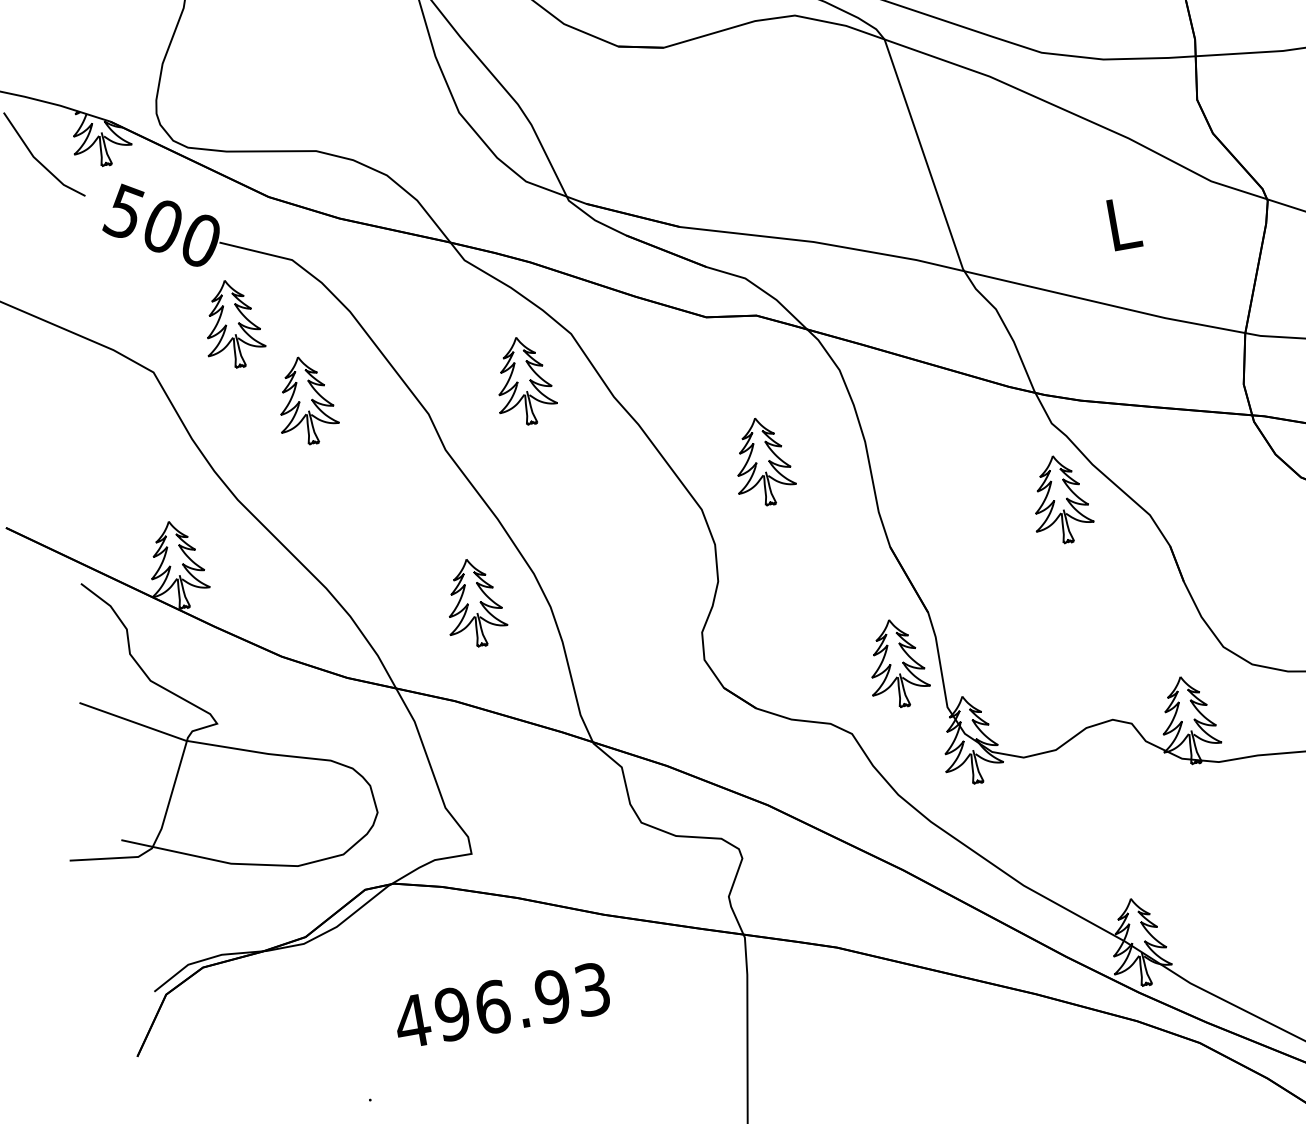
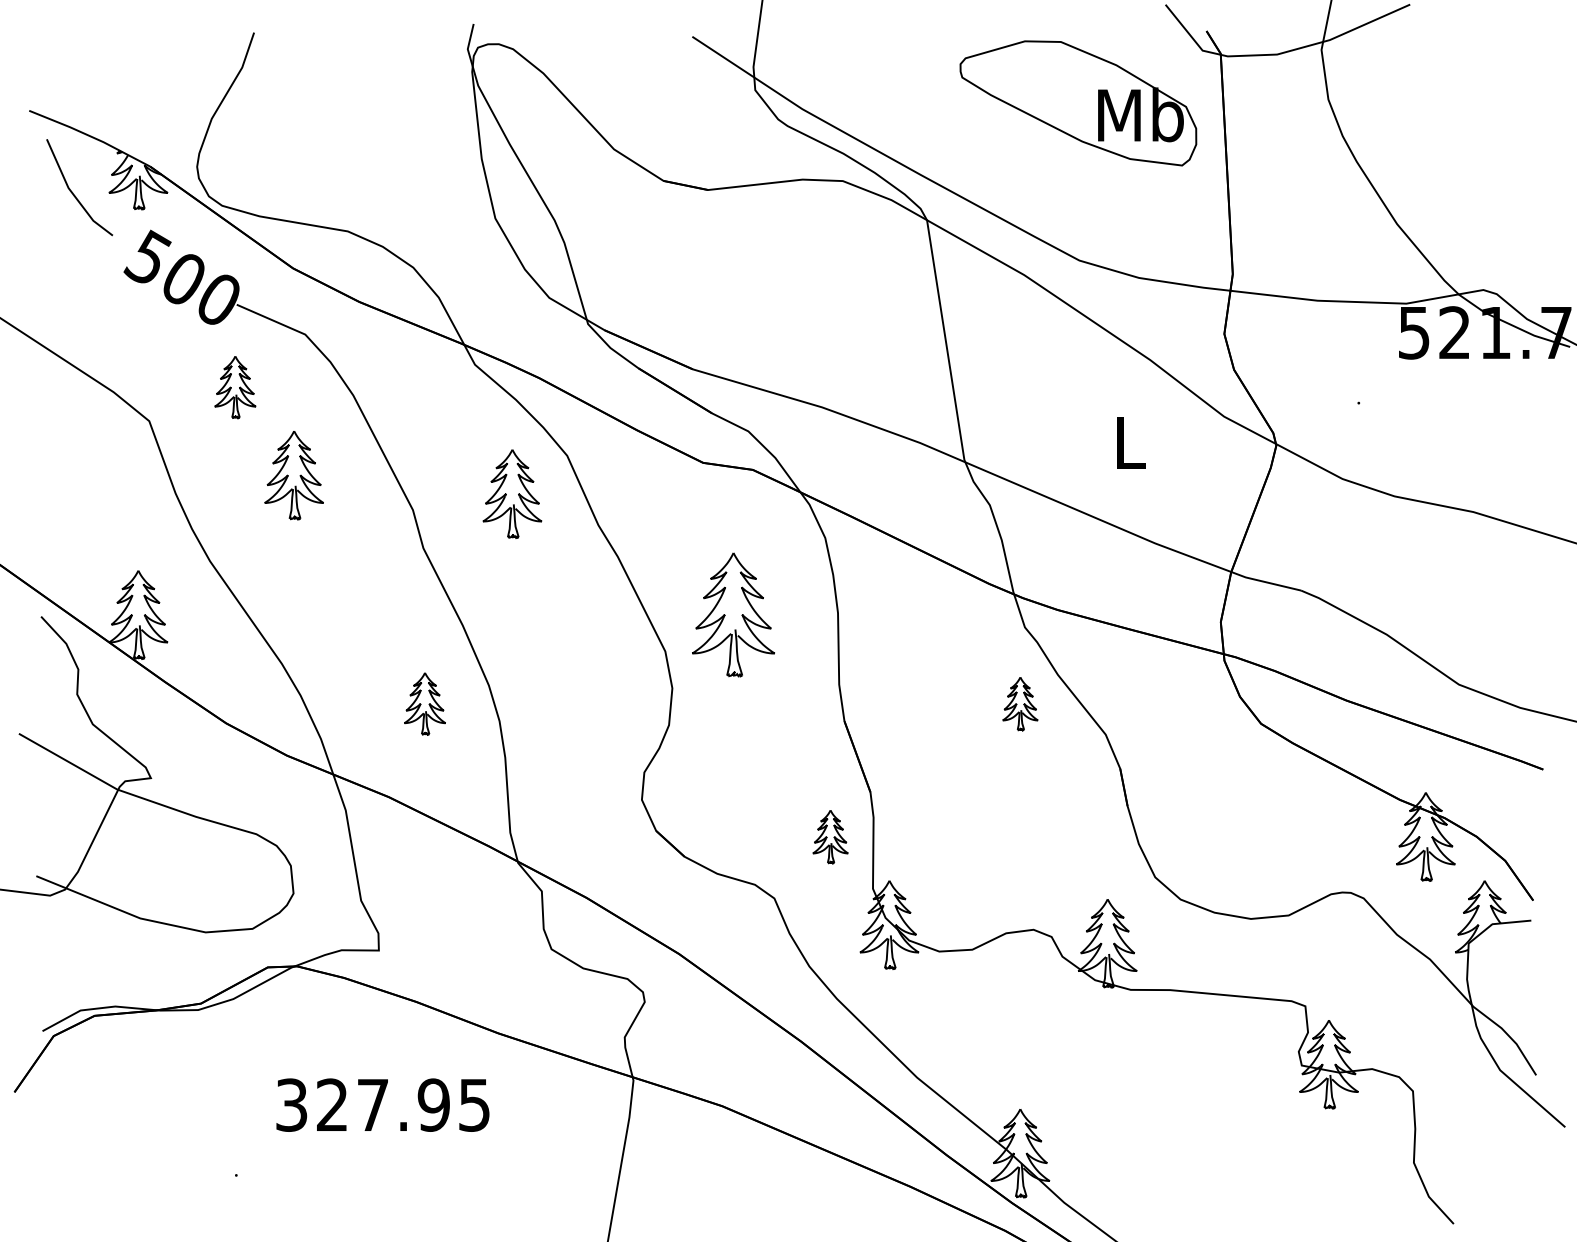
part: (232, 324) -> (235, 387), size x0.7
part: (762, 461) -> (733, 614), size x1.4
part: (1060, 499) -> (1020, 703), size x0.6
part: (473, 602) -> (424, 703), size x0.7
part: (896, 663) -> (830, 836), size x0.6
text: (500, 1005) -> (381, 1104), 496.93 -> 327.95

